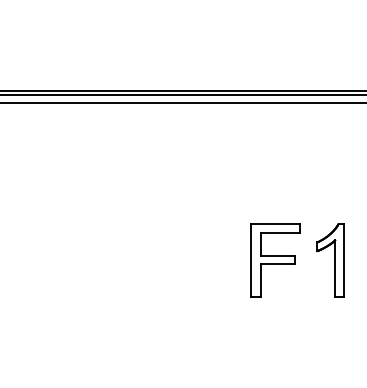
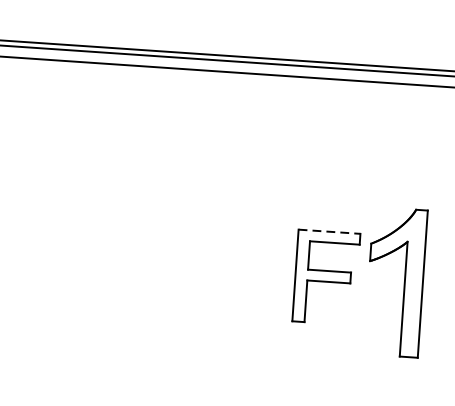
line: (275, 224) -> (329, 231), solid -> dashed
part: (330, 260) -> (395, 281), size x1.6

